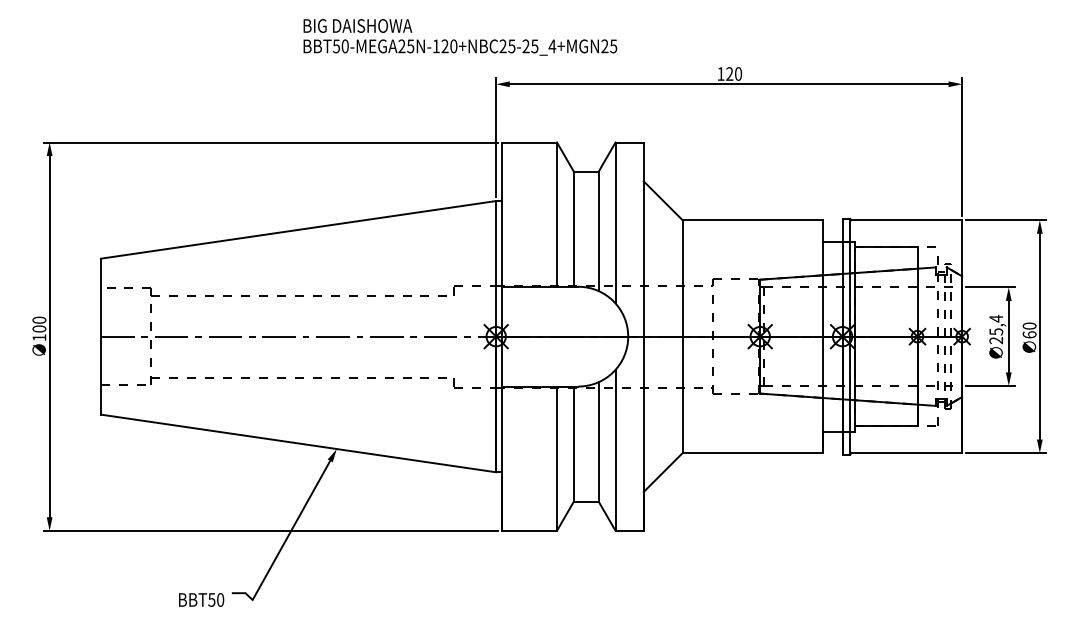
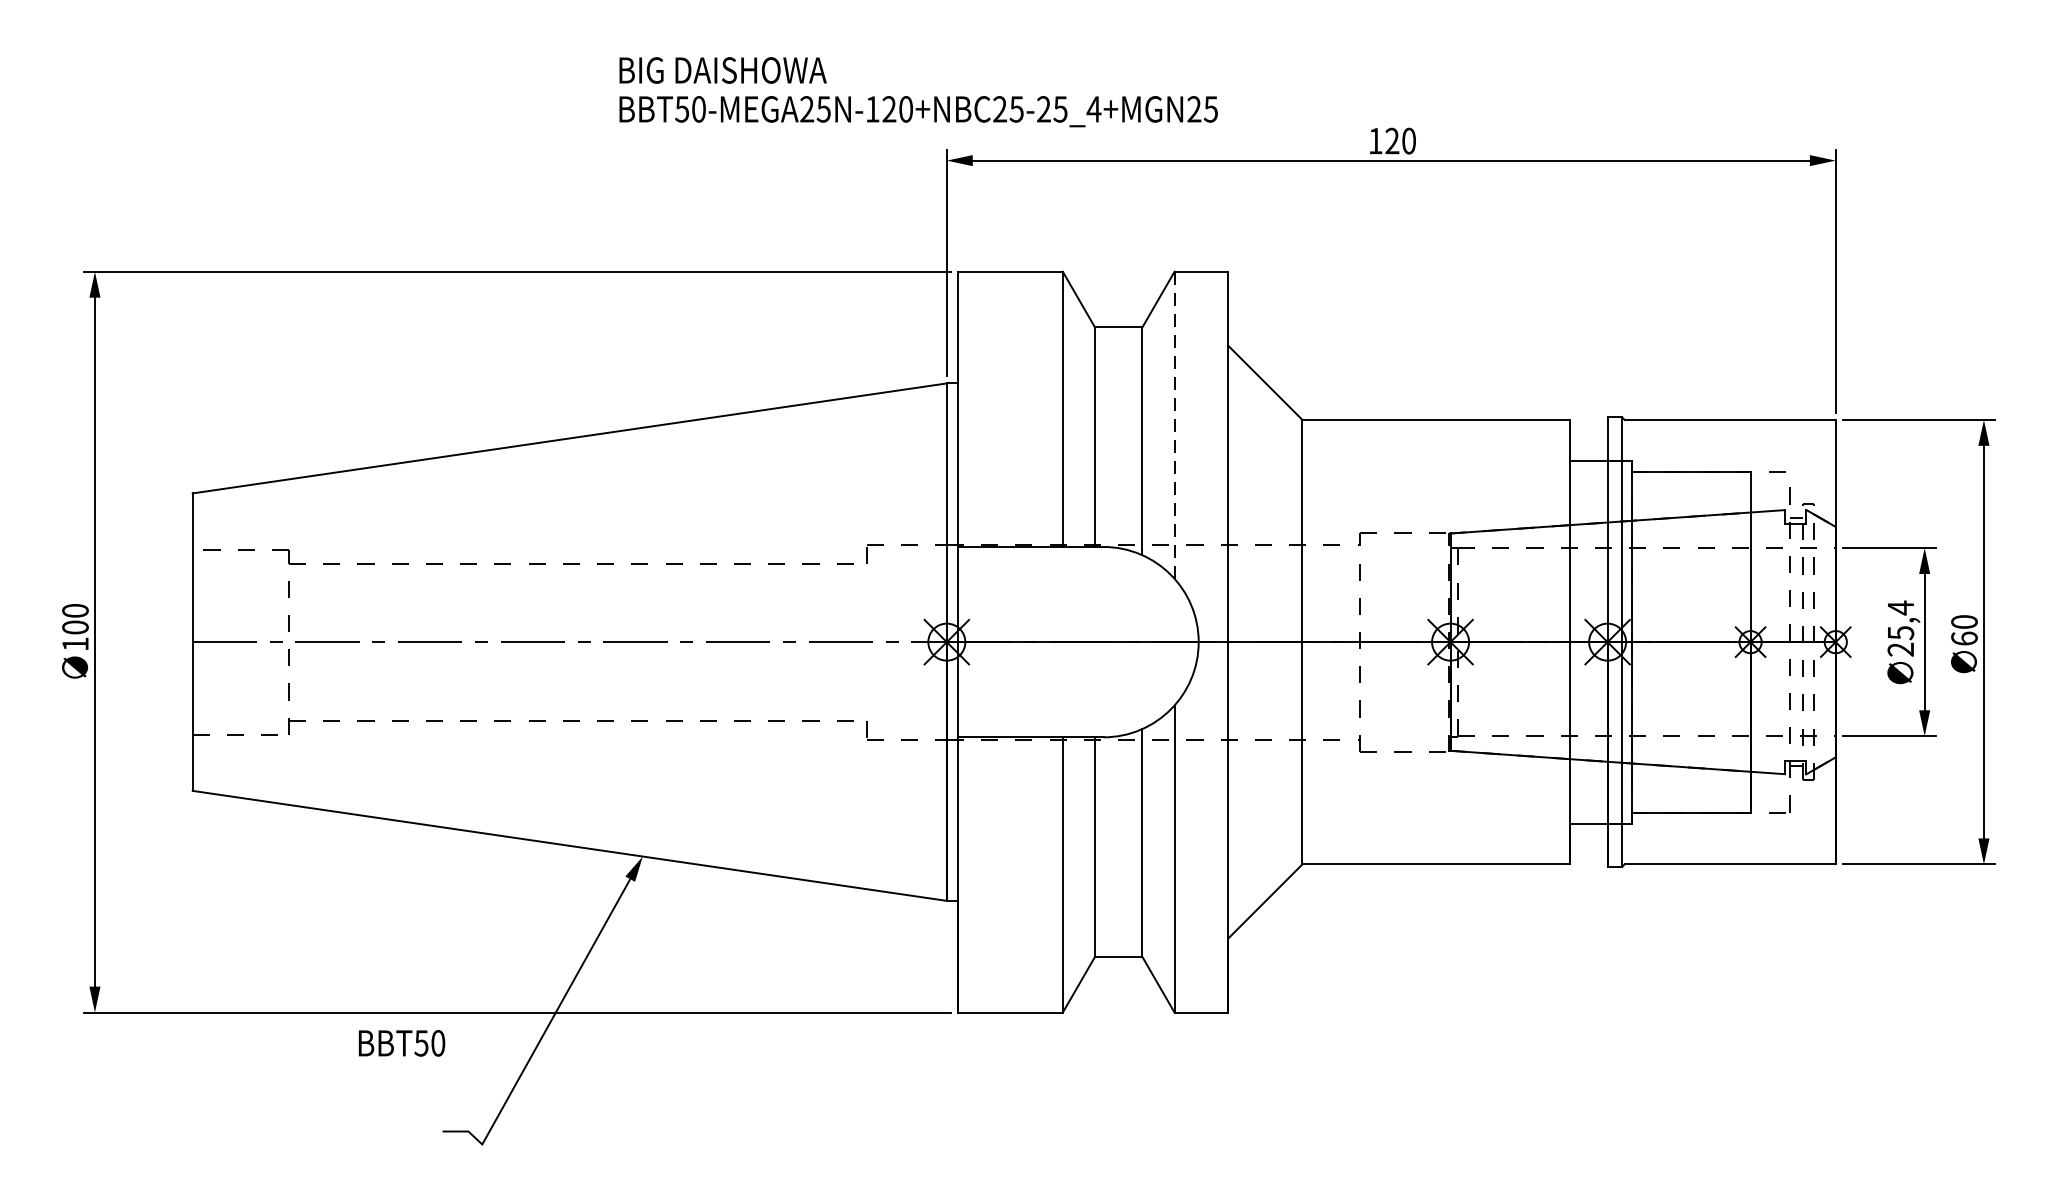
text: (460, 37) -> (918, 92), moved
line: (615, 223) -> (1174, 426), solid -> dashed
text: (201, 599) -> (401, 1042), moved

